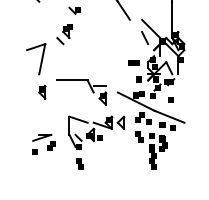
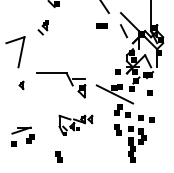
part: (64, 34) -> (43, 27), size x0.7
part: (133, 62) -> (101, 25), moved
part: (42, 92) -> (21, 85), size x0.6
line: (169, 116) -> (148, 109), removed
part: (96, 132) -> (75, 125), size x0.6

